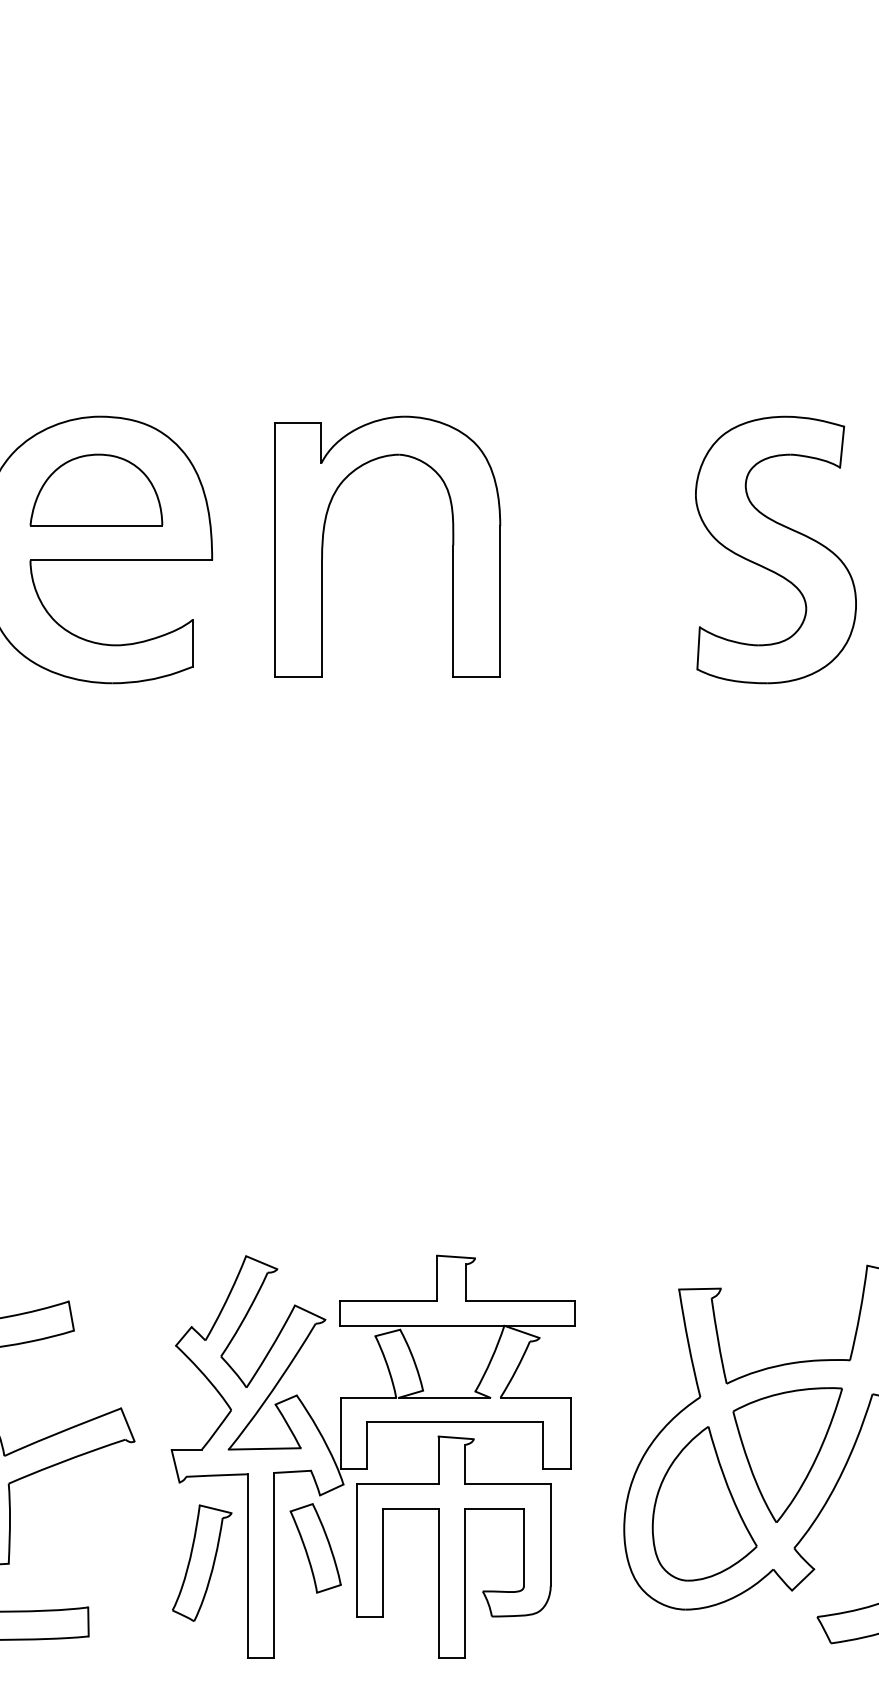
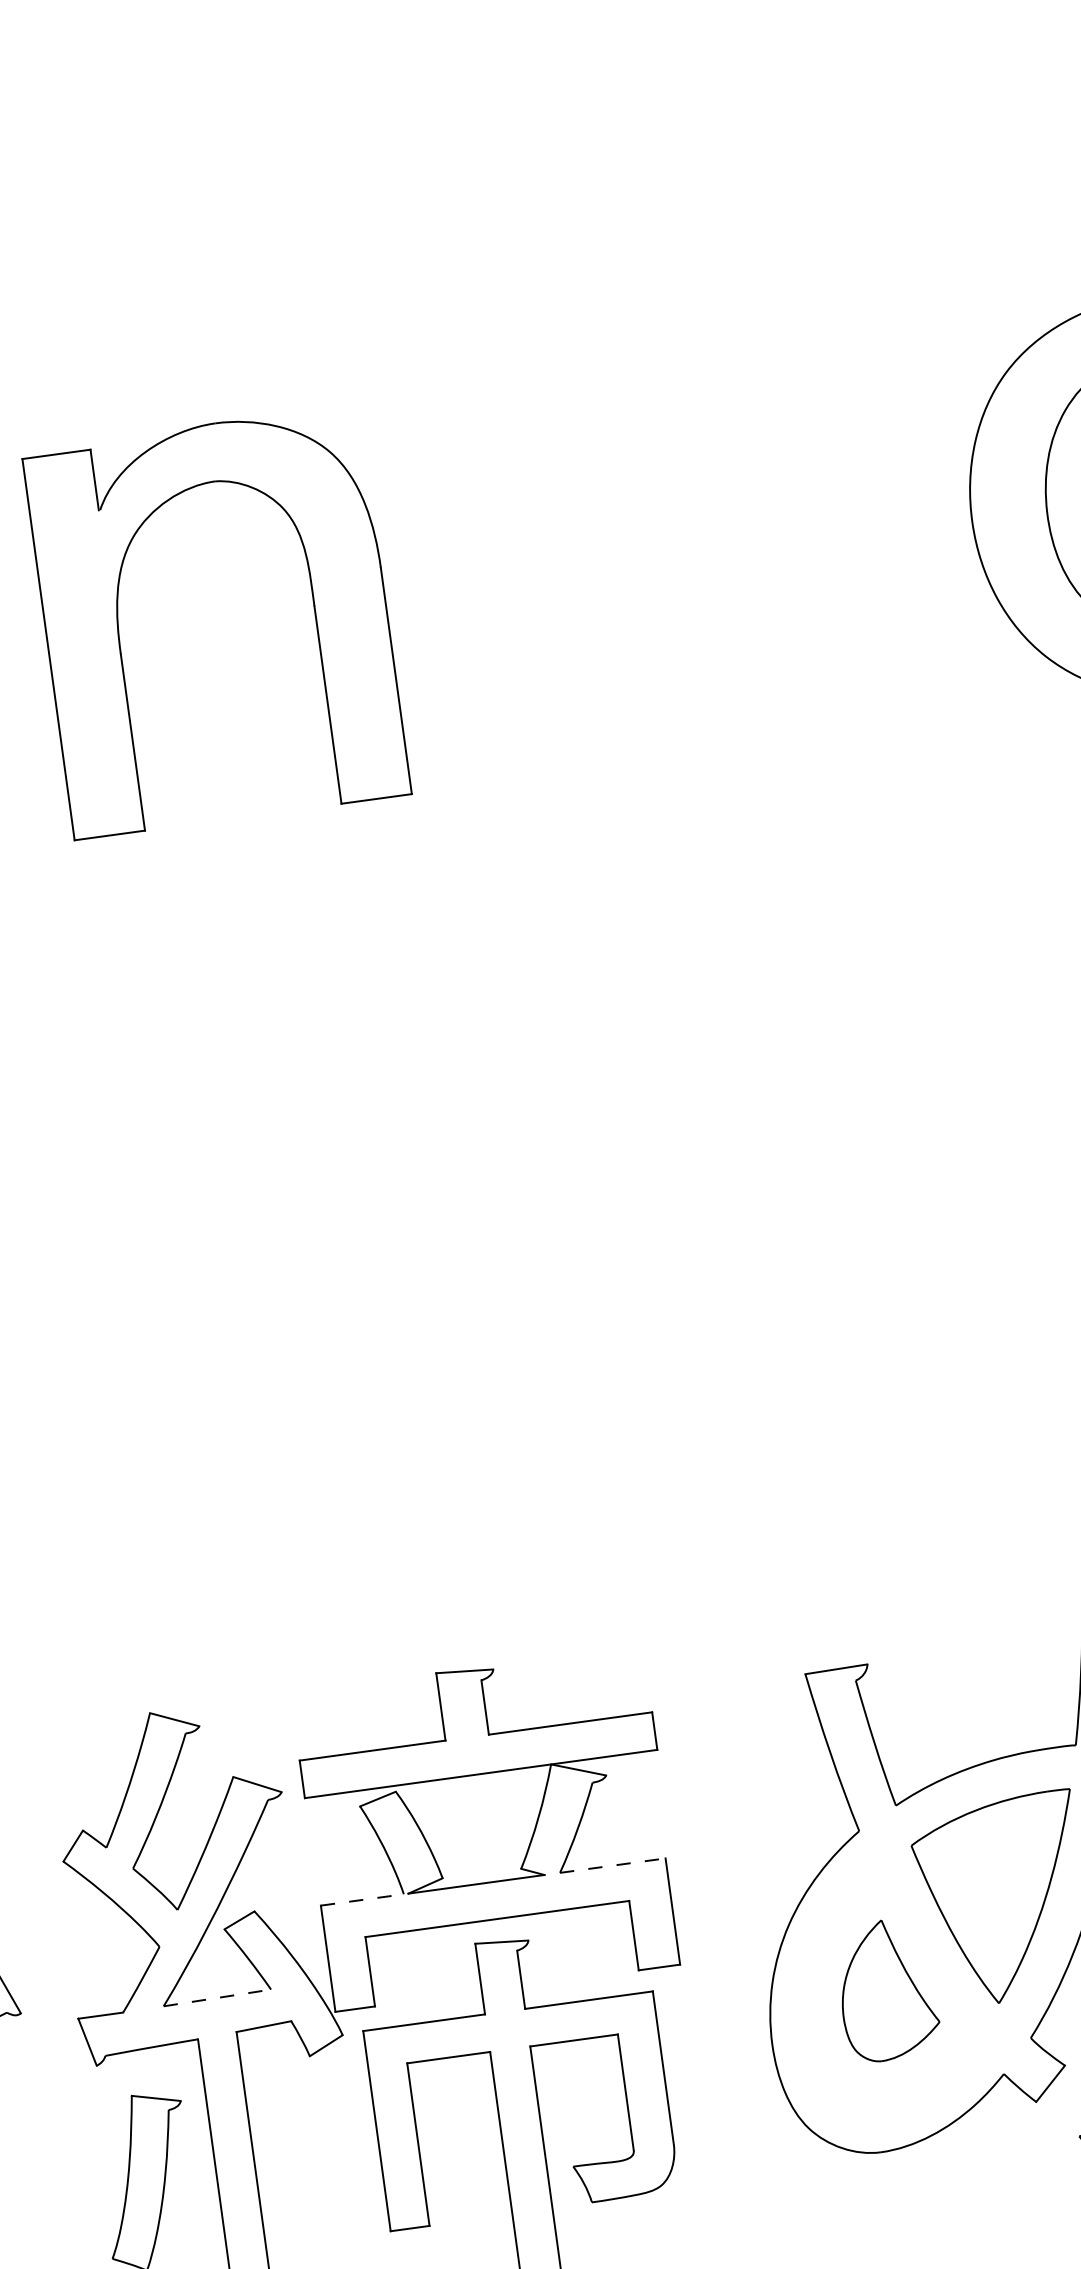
part: (775, 549) -> (797, 546), removed
line: (368, 1397) -> (362, 1899), solid -> dashed
line: (536, 1397) -> (613, 1865), solid -> dashed
line: (264, 1448) -> (216, 1997), solid -> dashed
part: (704, 1503) -> (887, 1989), size x0.6
part: (315, 1548) -> (313, 2136), removed

